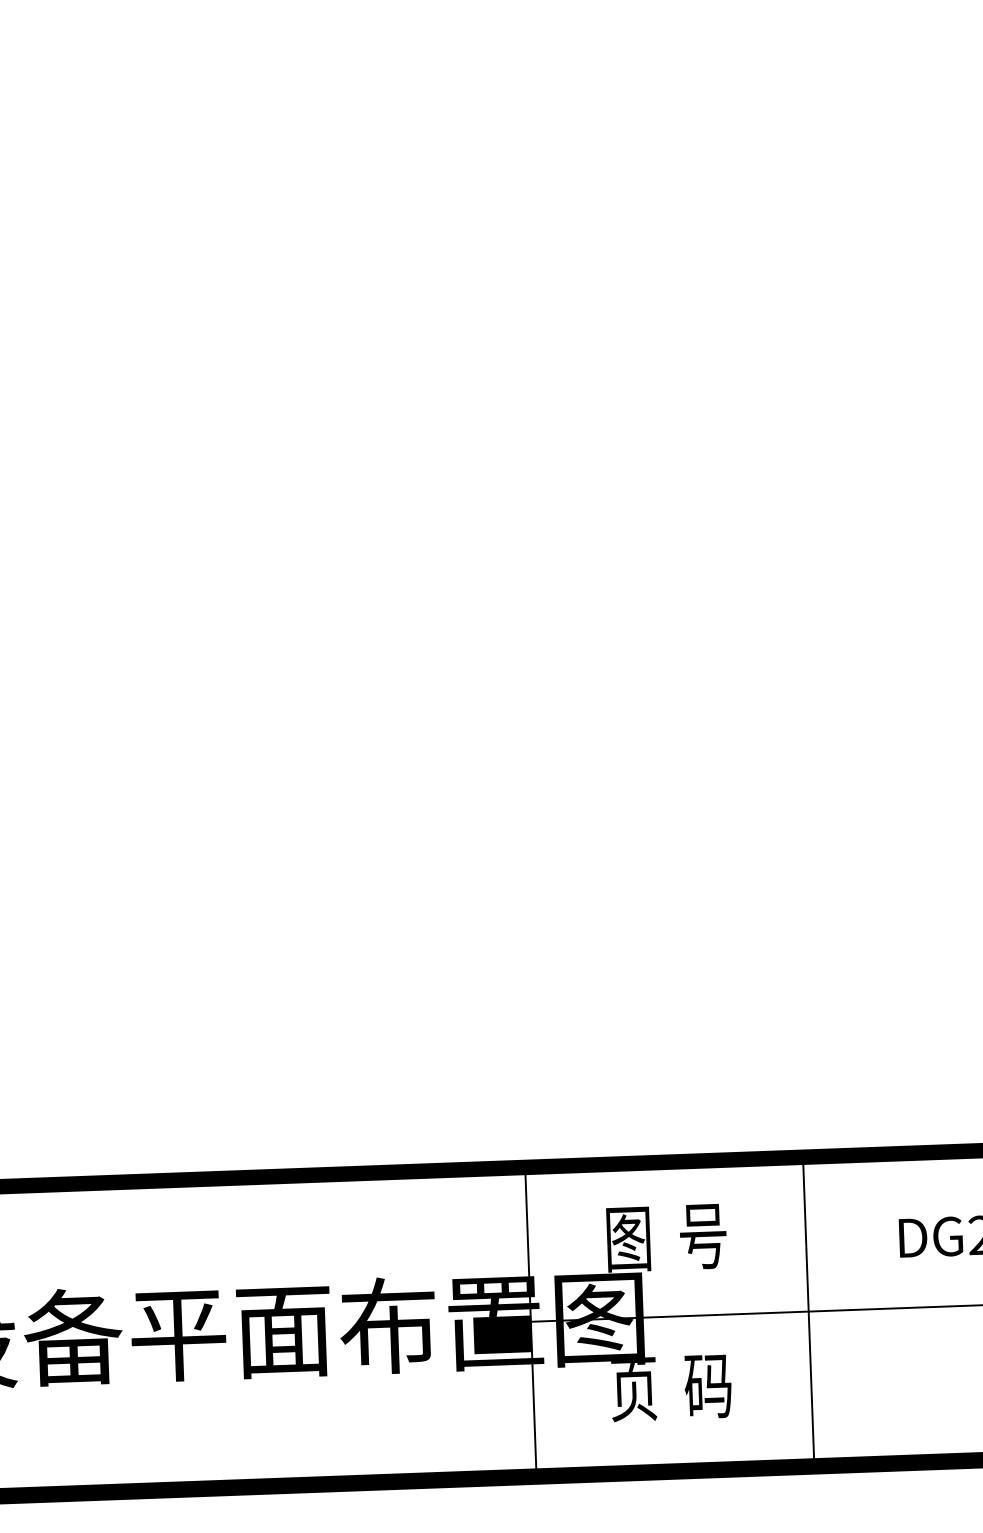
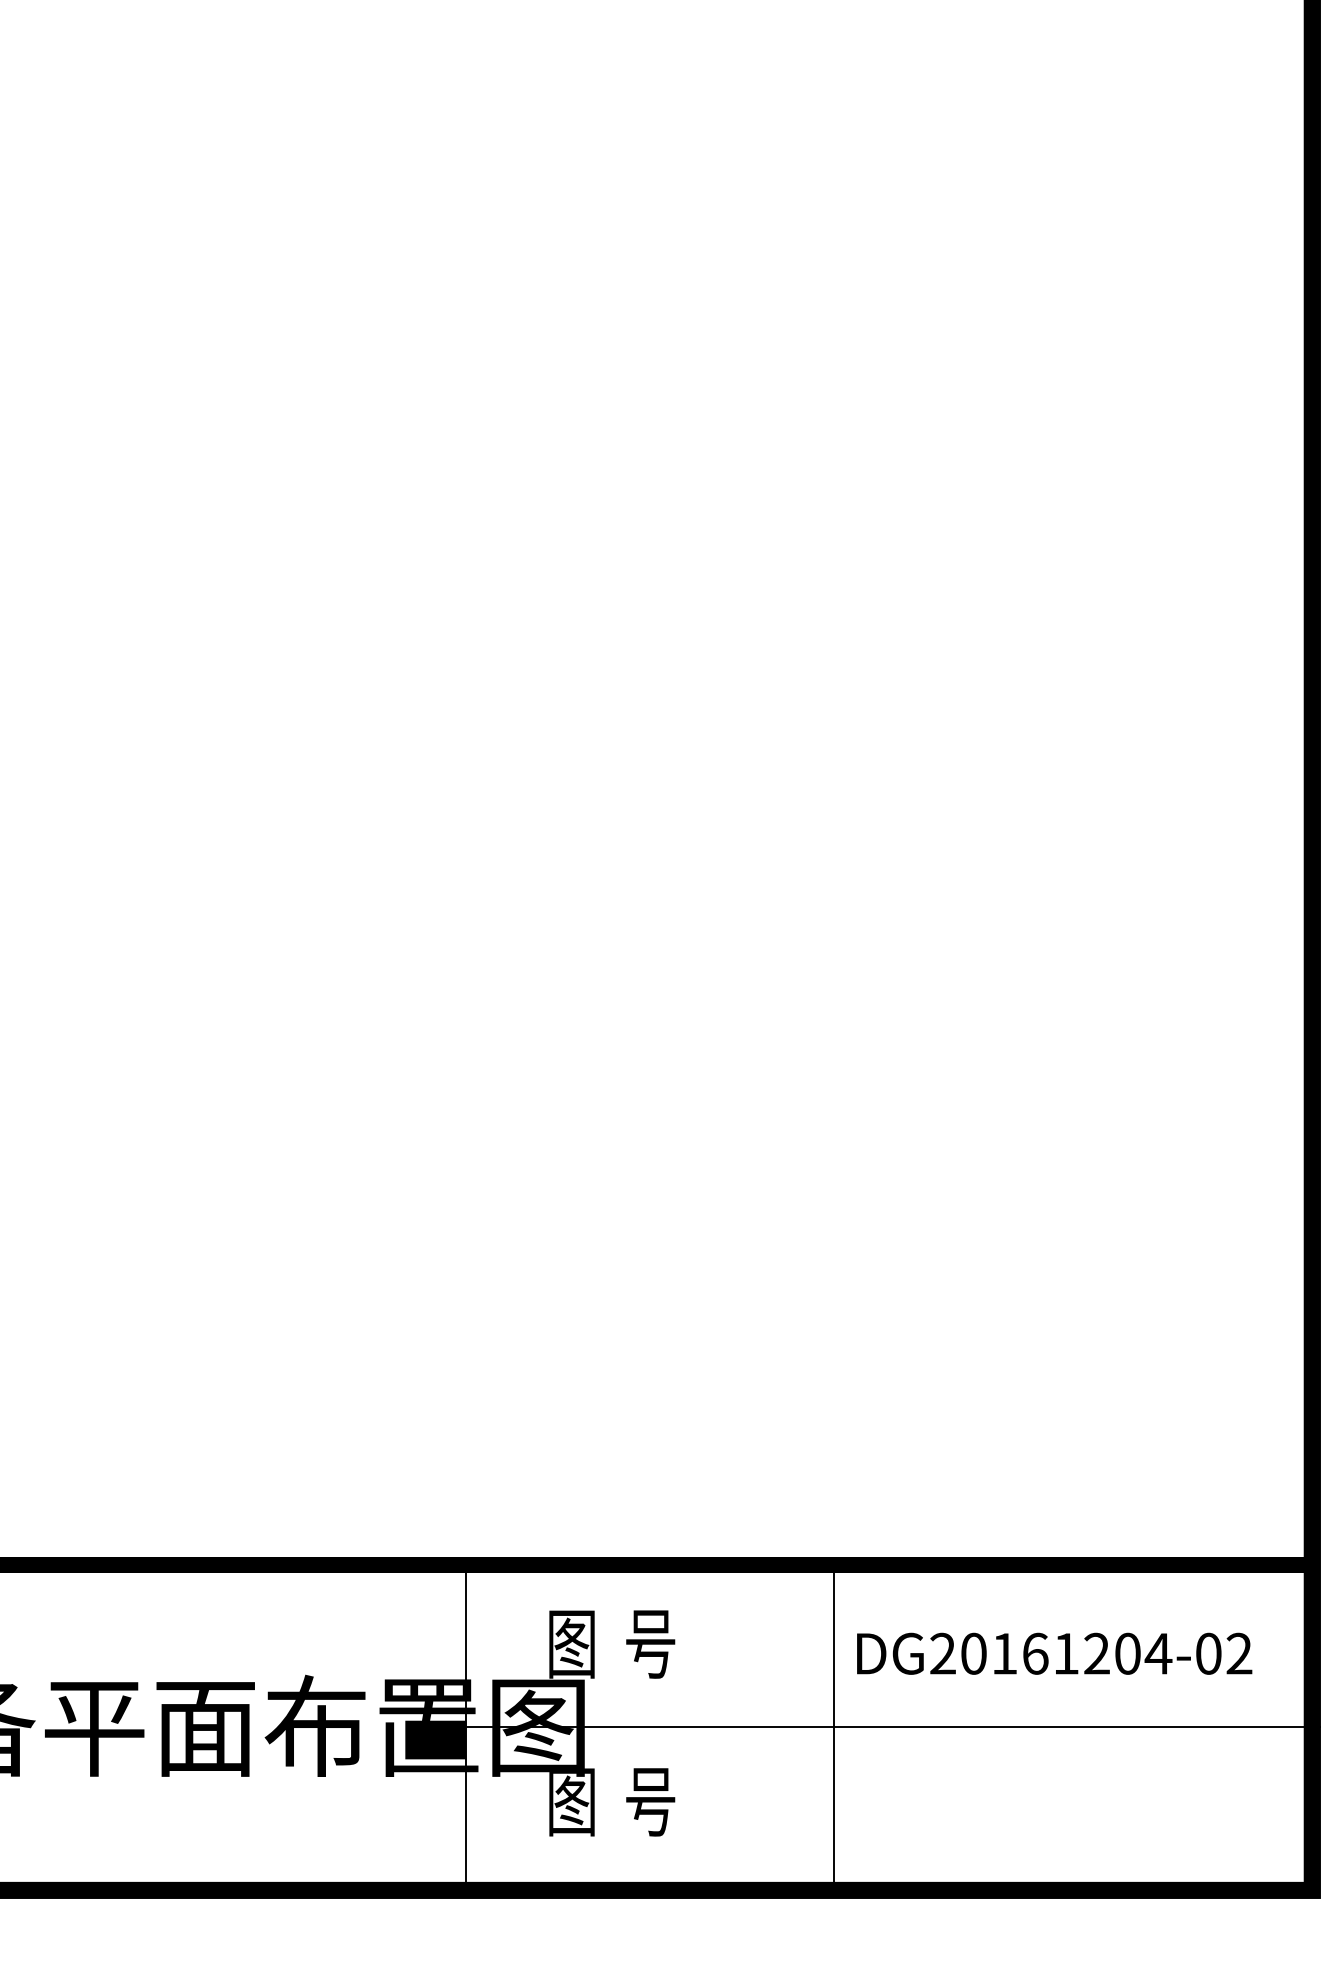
line: (808, 1311) -> (833, 1727), moved
text: (671, 1388) -> (611, 1802), 页  码 -> 图  号

